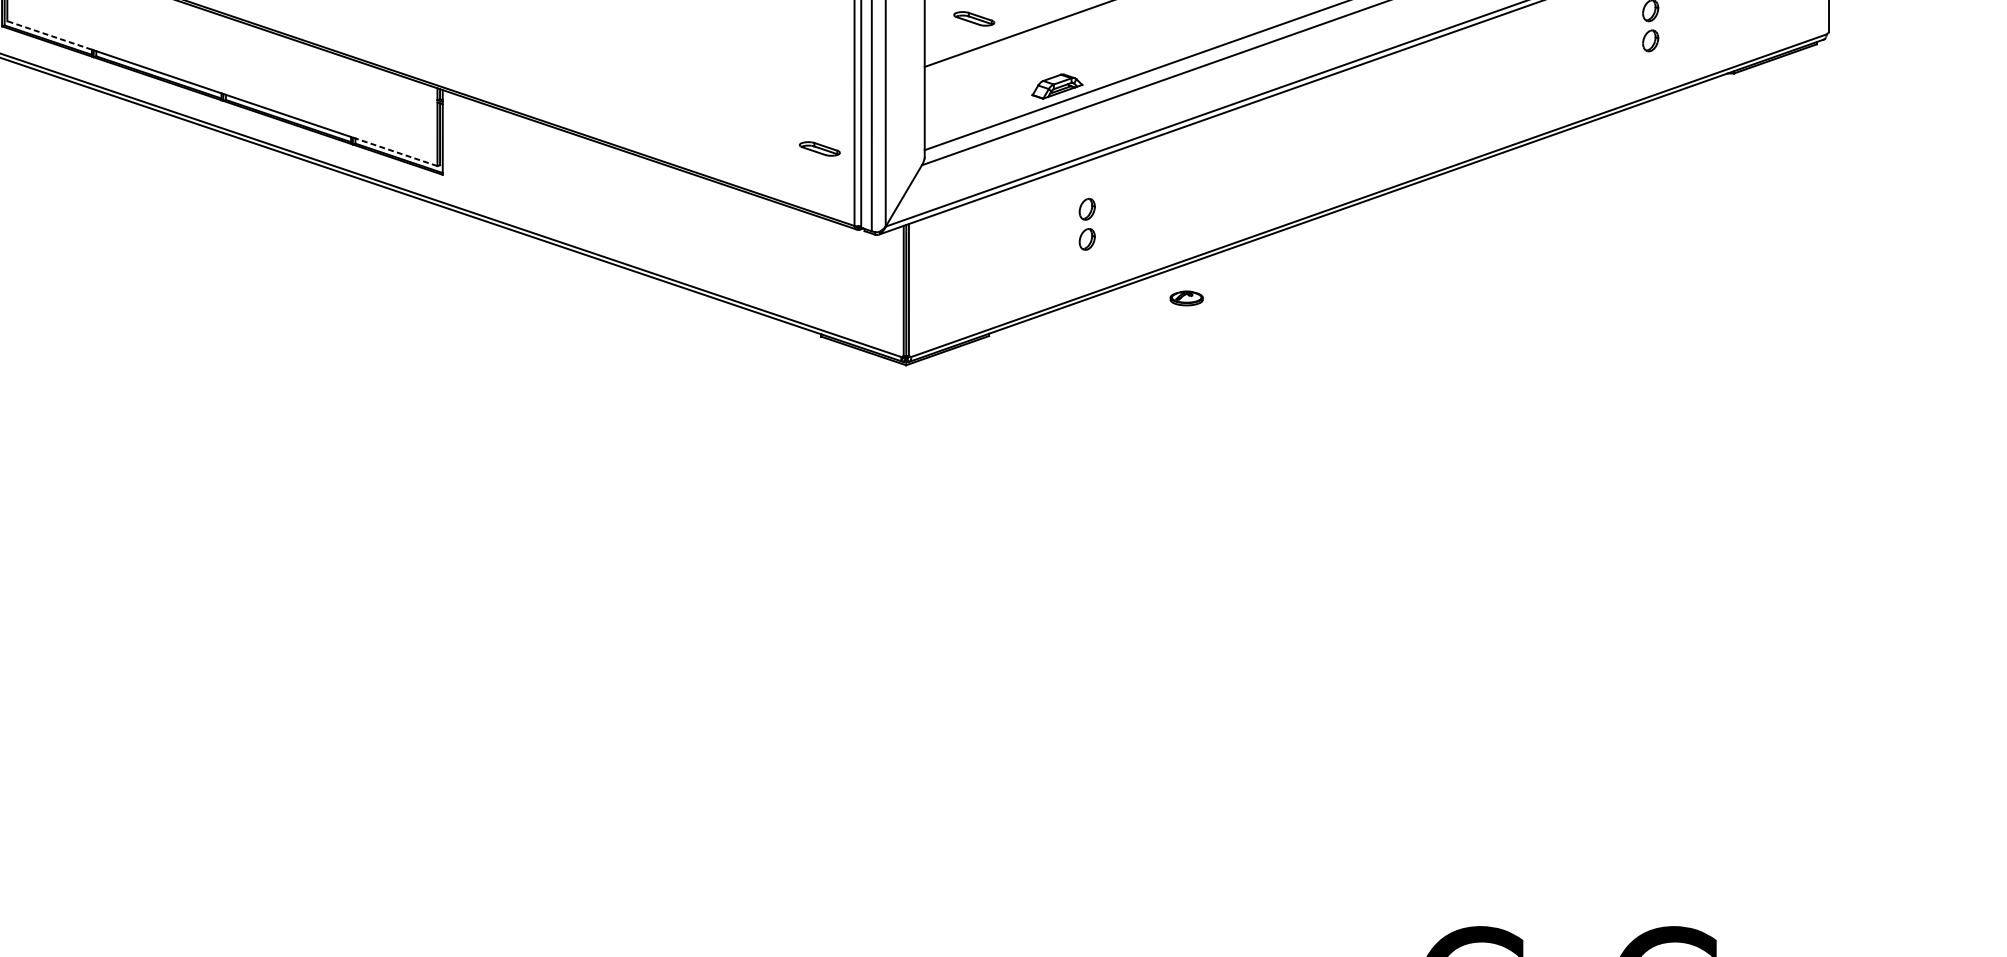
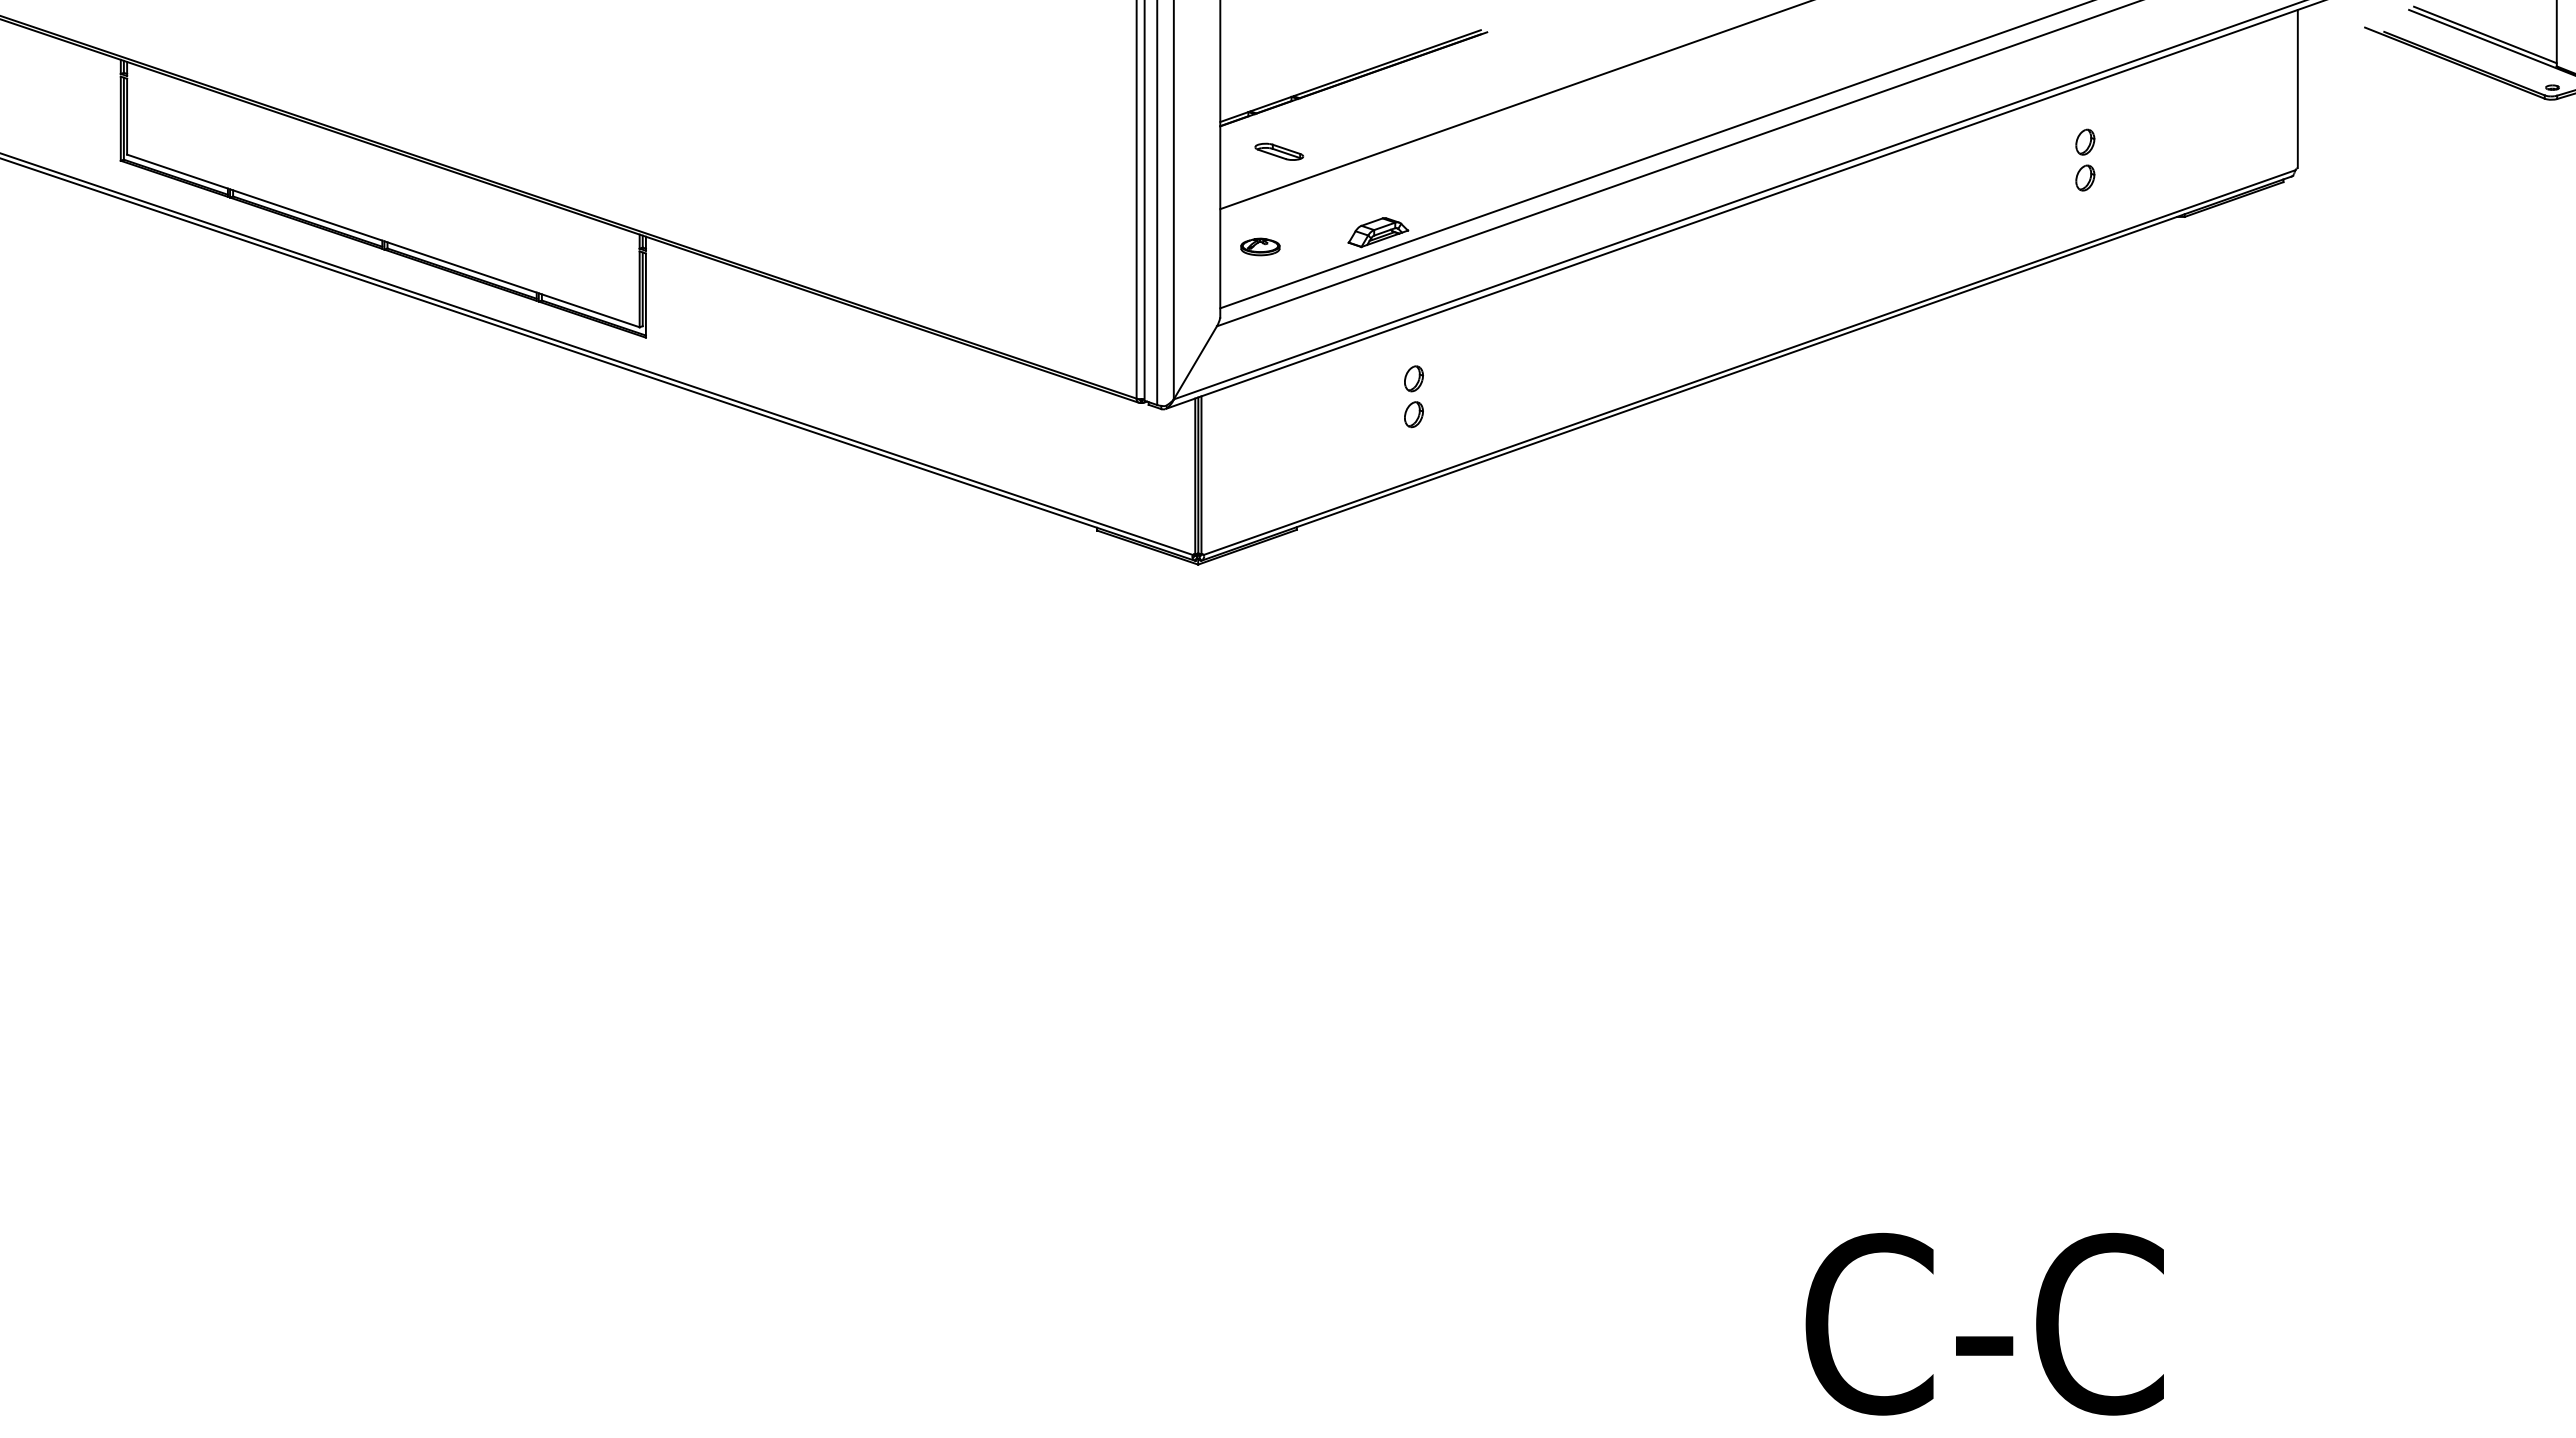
line: (49, 35) -> (177, 171), dashed -> solid
part: (820, 148) -> (1095, 306), removed
line: (394, 152) -> (588, 310), dashed -> solid
part: (1186, 298) -> (1260, 246), moved

